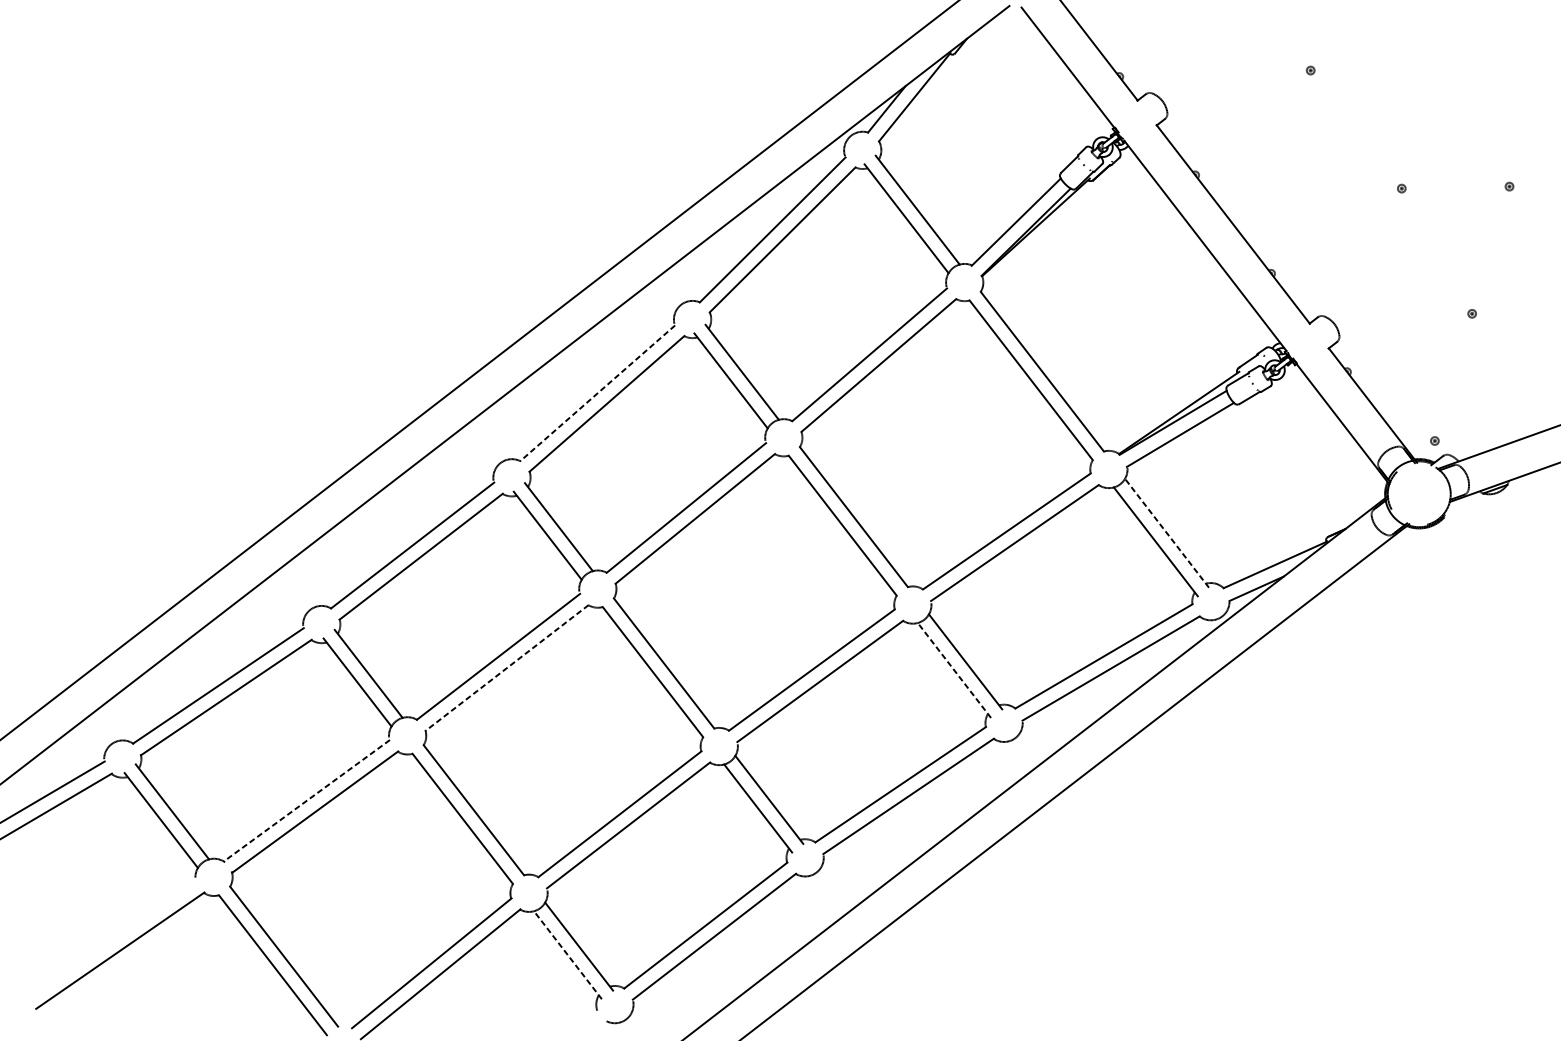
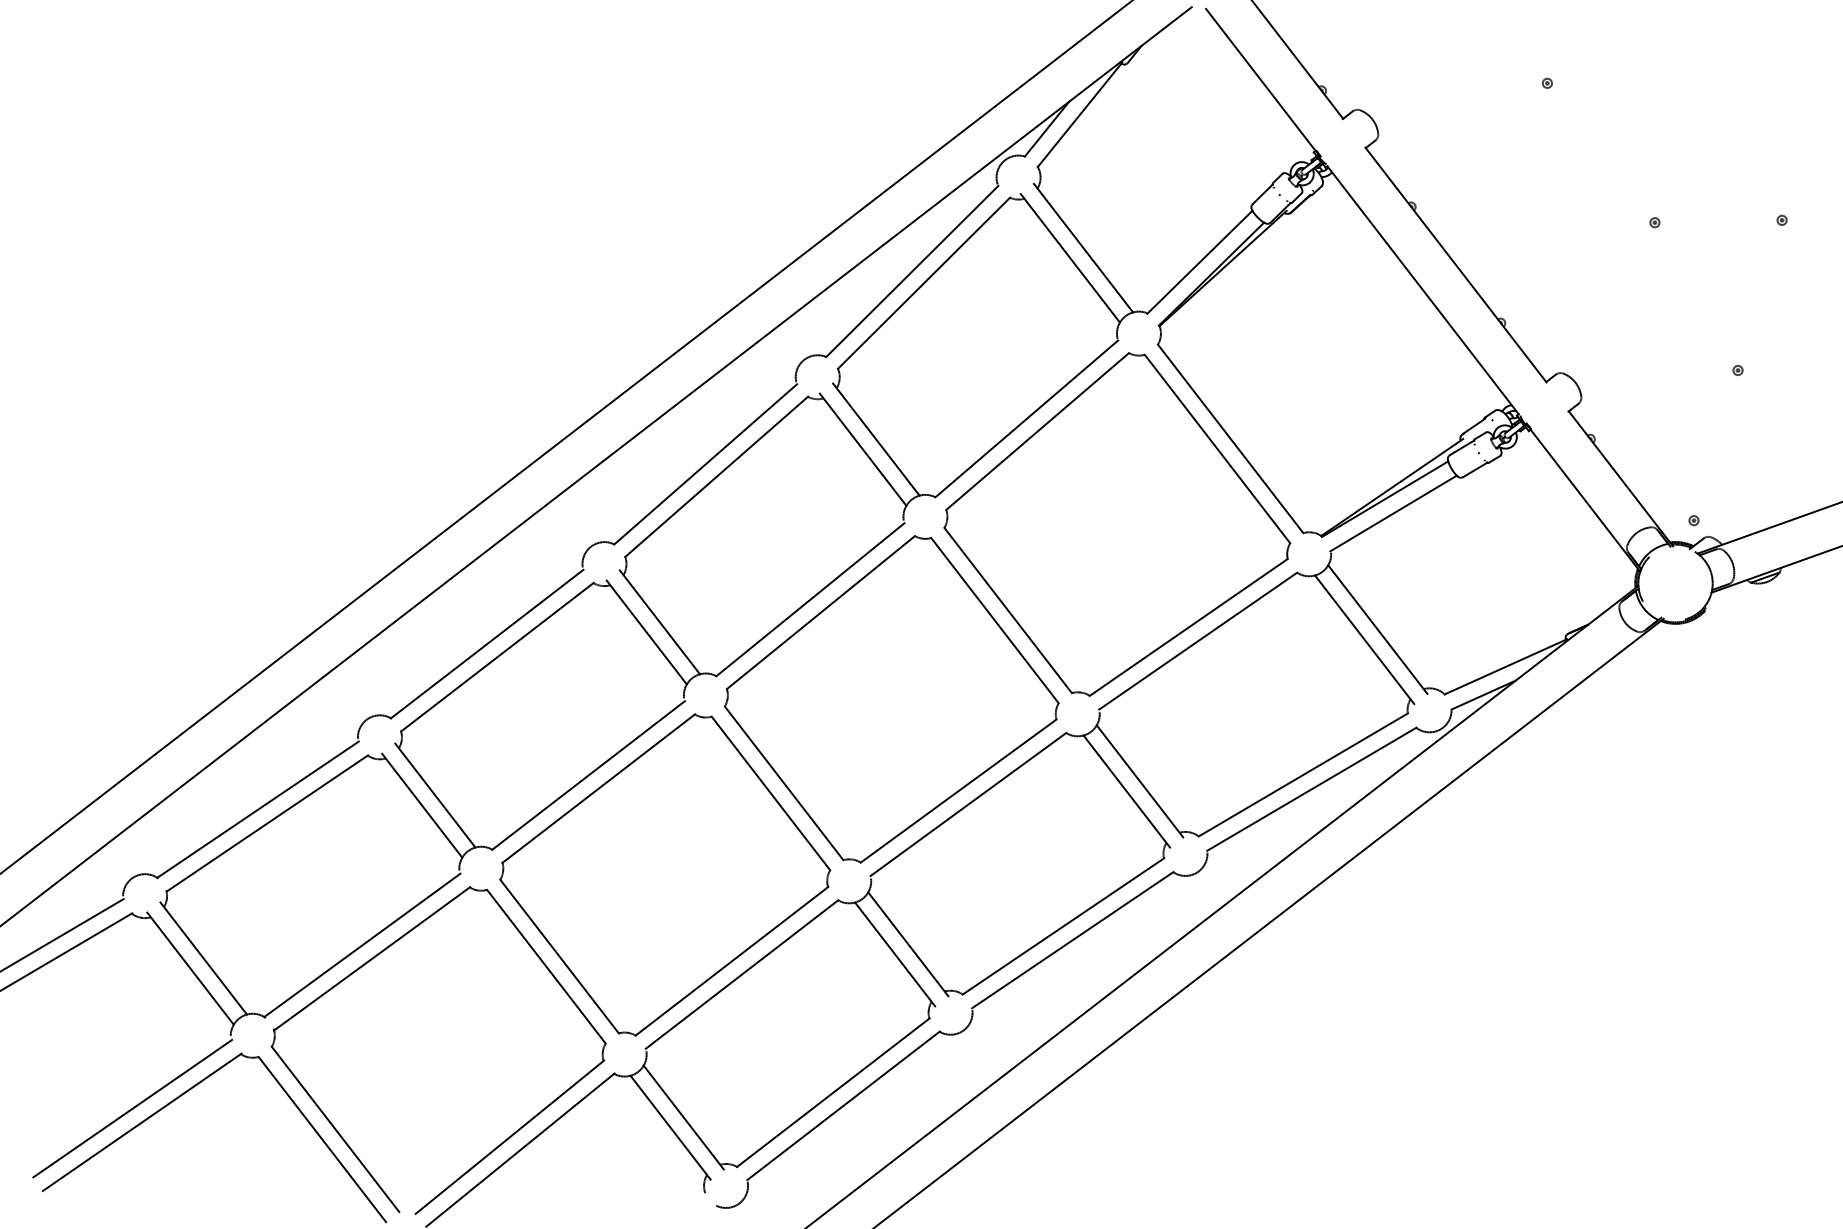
line: (597, 393) -> (705, 464), dashed -> solid
line: (1166, 533) -> (1377, 629), dashed -> solid
line: (506, 667) -> (598, 788), dashed -> solid
line: (954, 670) -> (1126, 791), dashed -> solid
line: (306, 800) -> (361, 945), dashed -> solid
line: (112, 938) -> (132, 1108), added
line: (567, 955) -> (670, 1127), dashed -> solid

